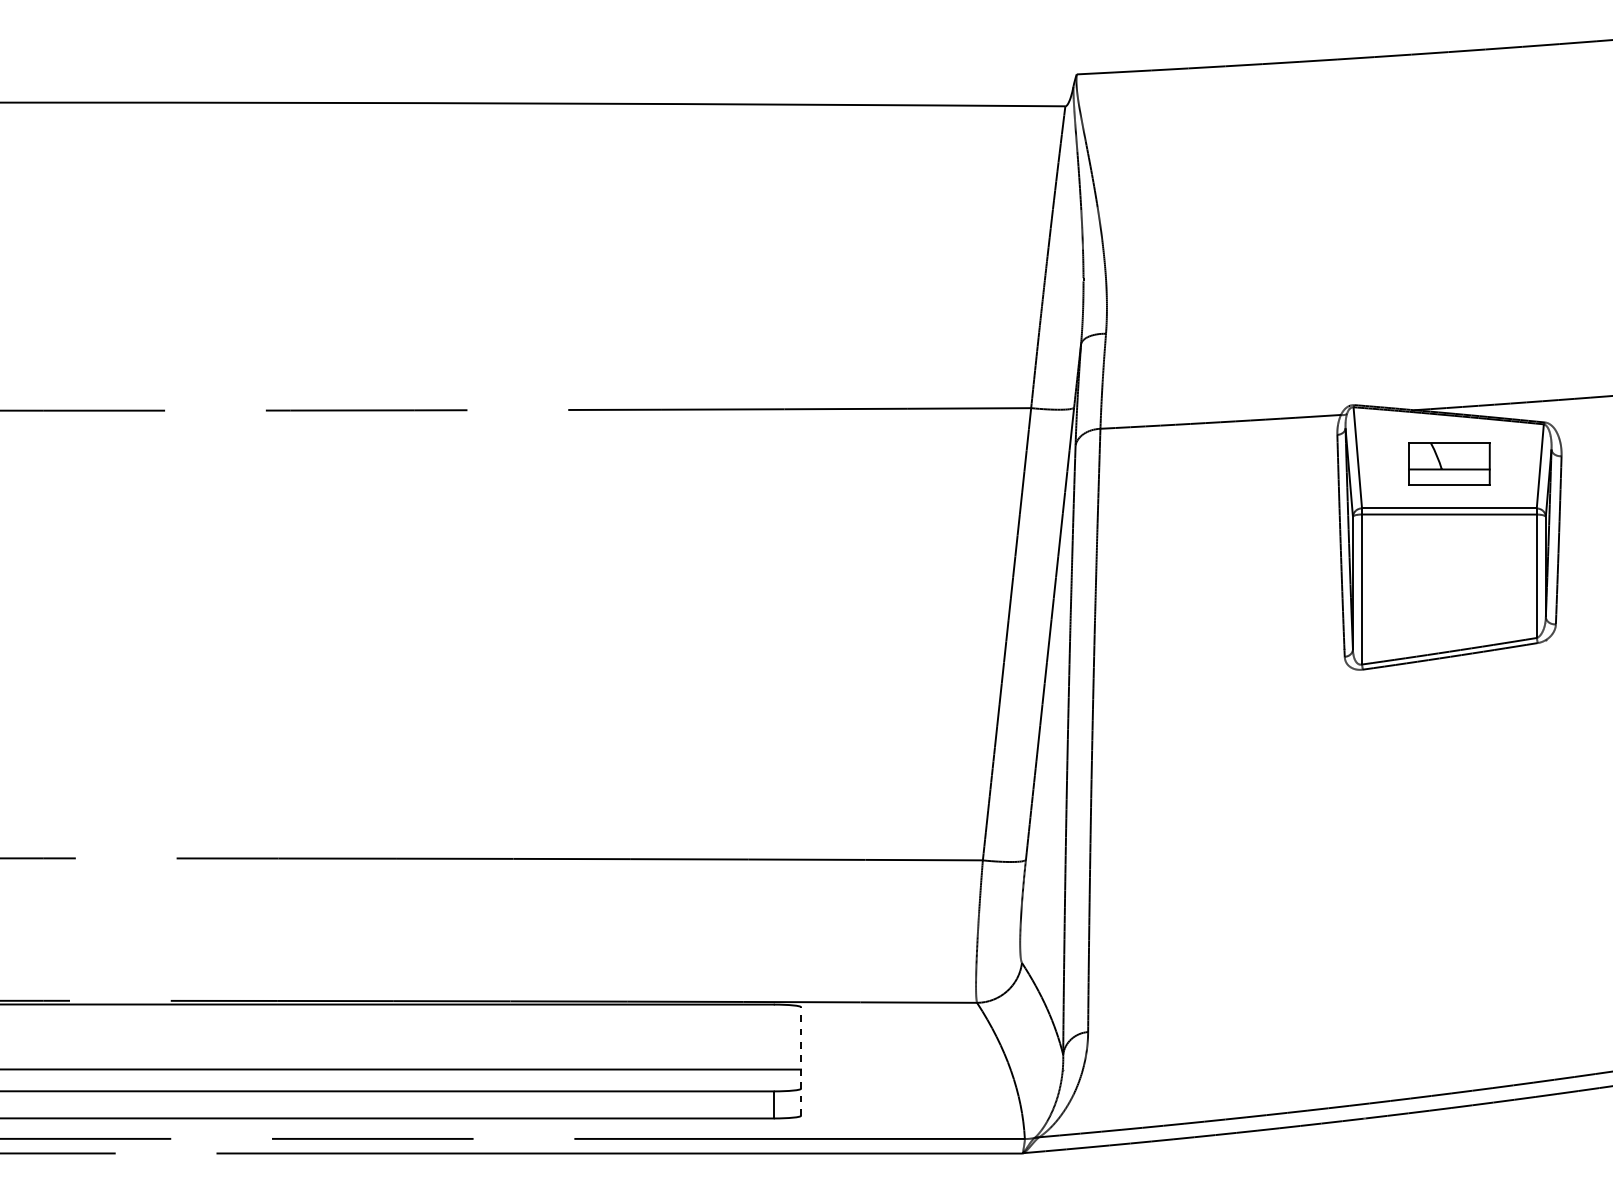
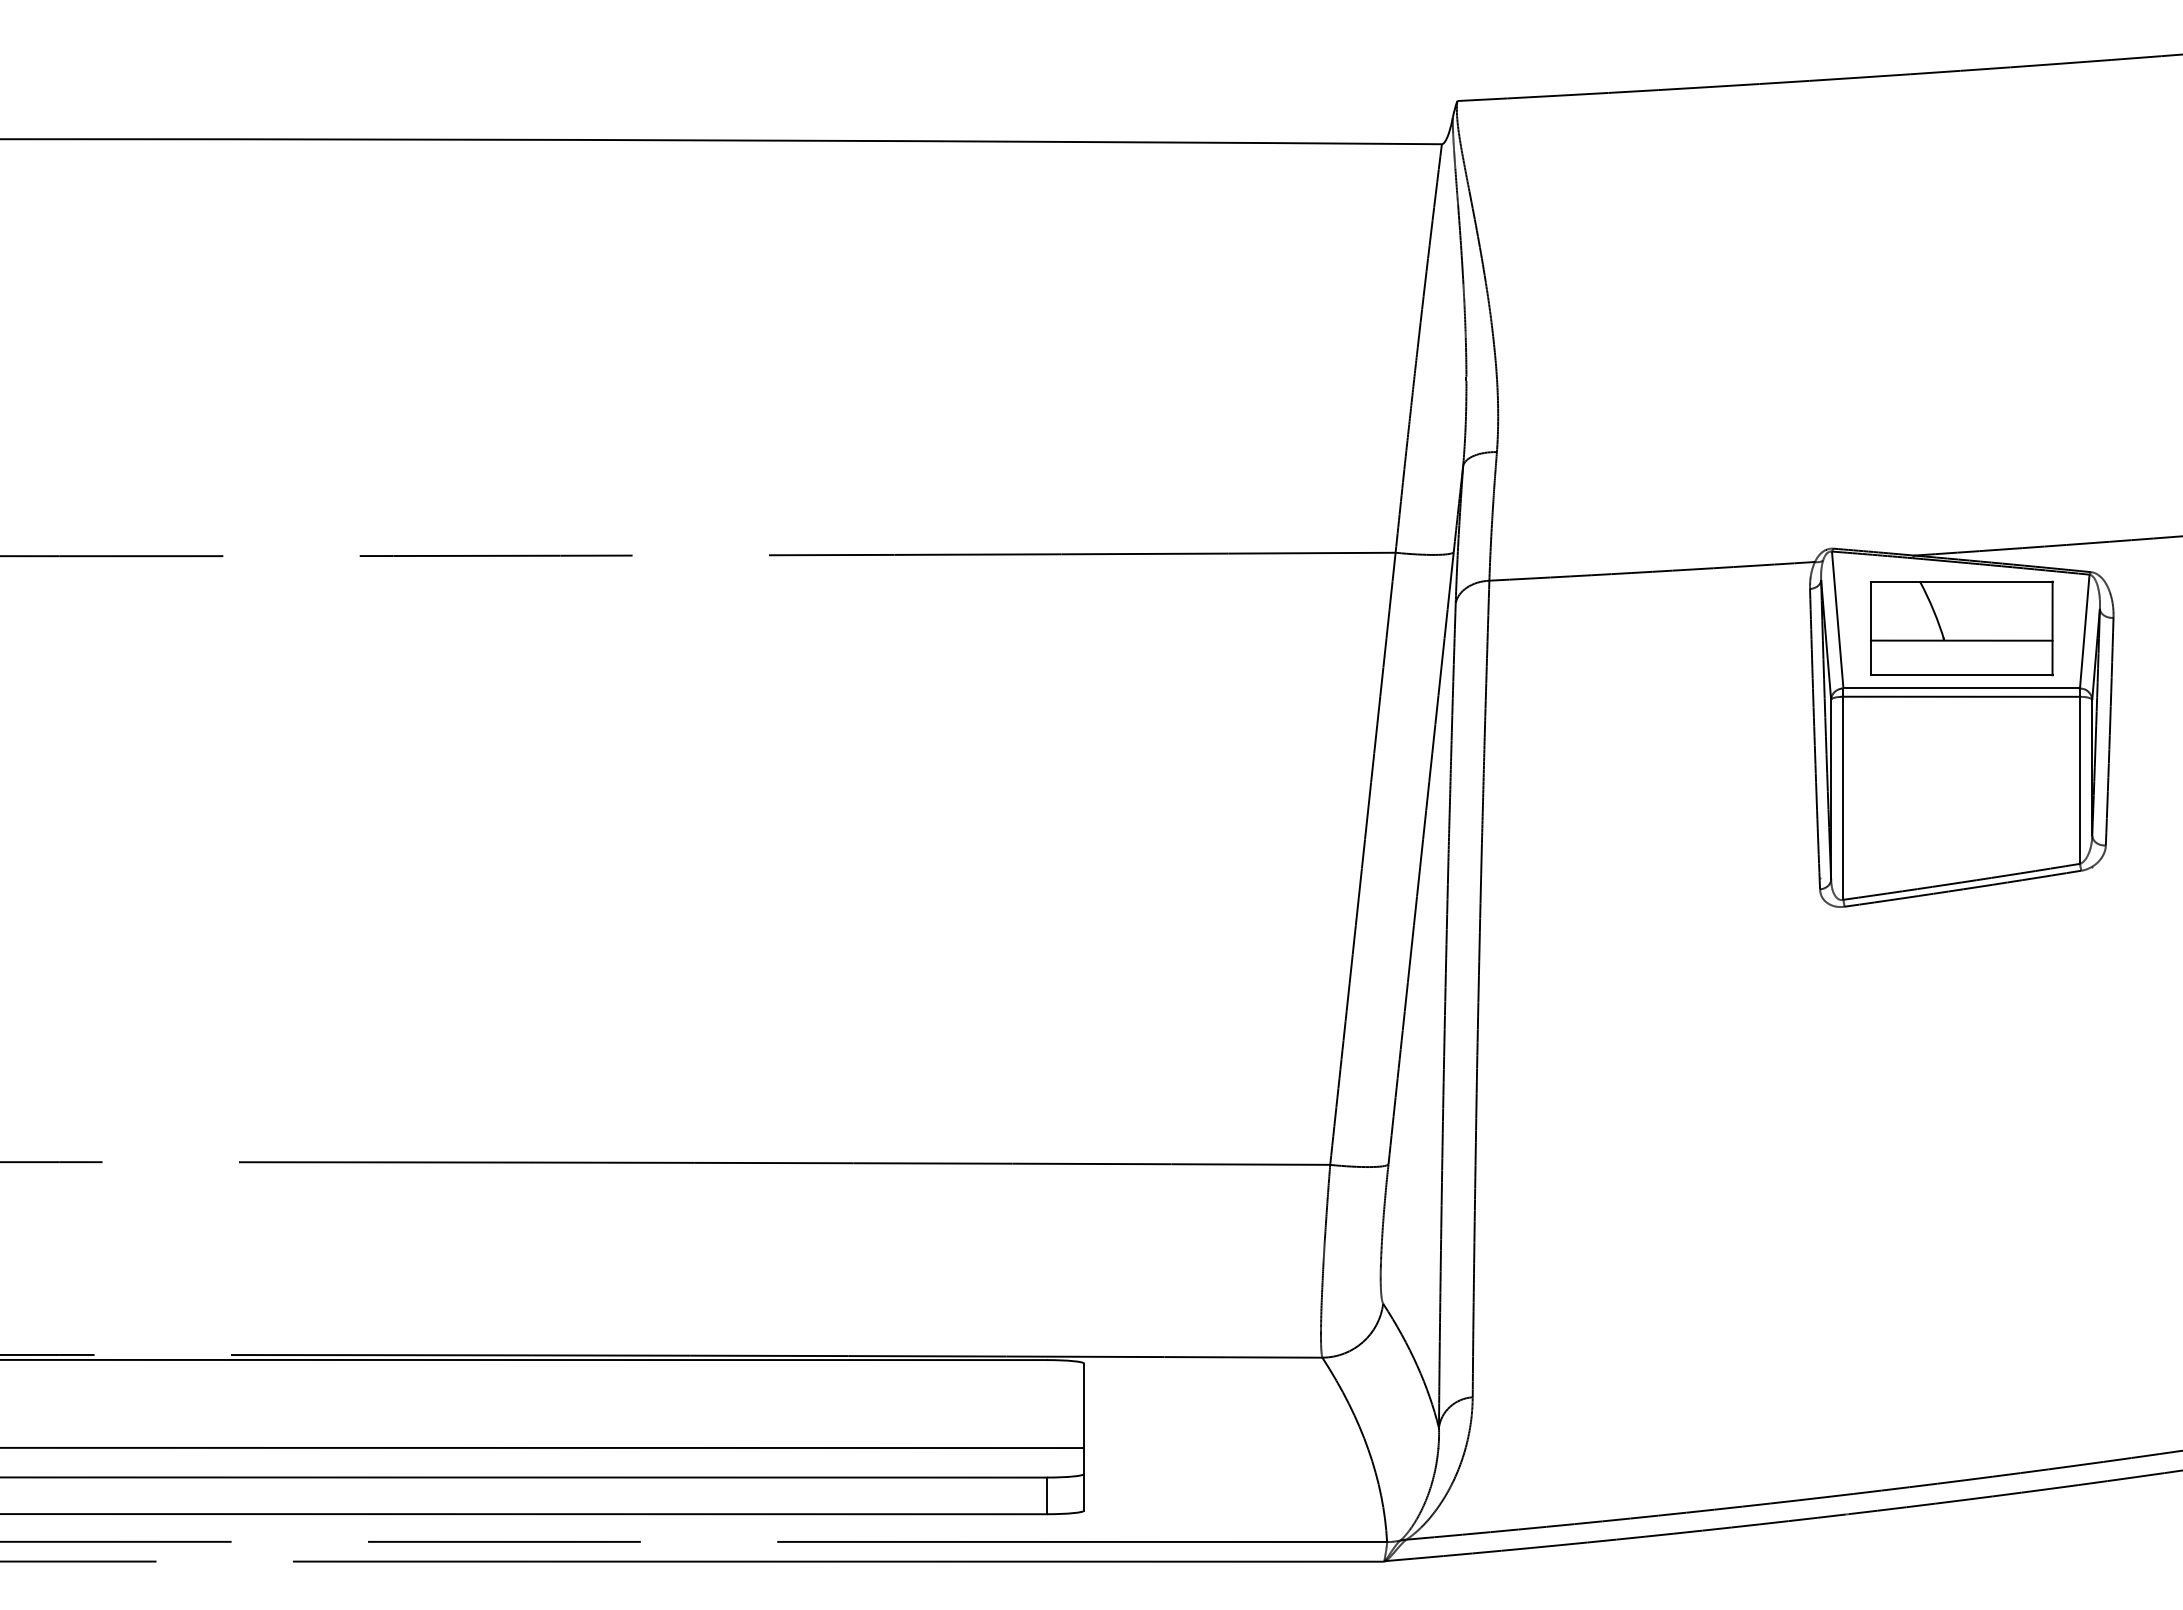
part: (1449, 464) -> (1961, 628), size x1.67
line: (801, 1061) -> (1084, 1437), dashed -> solid

